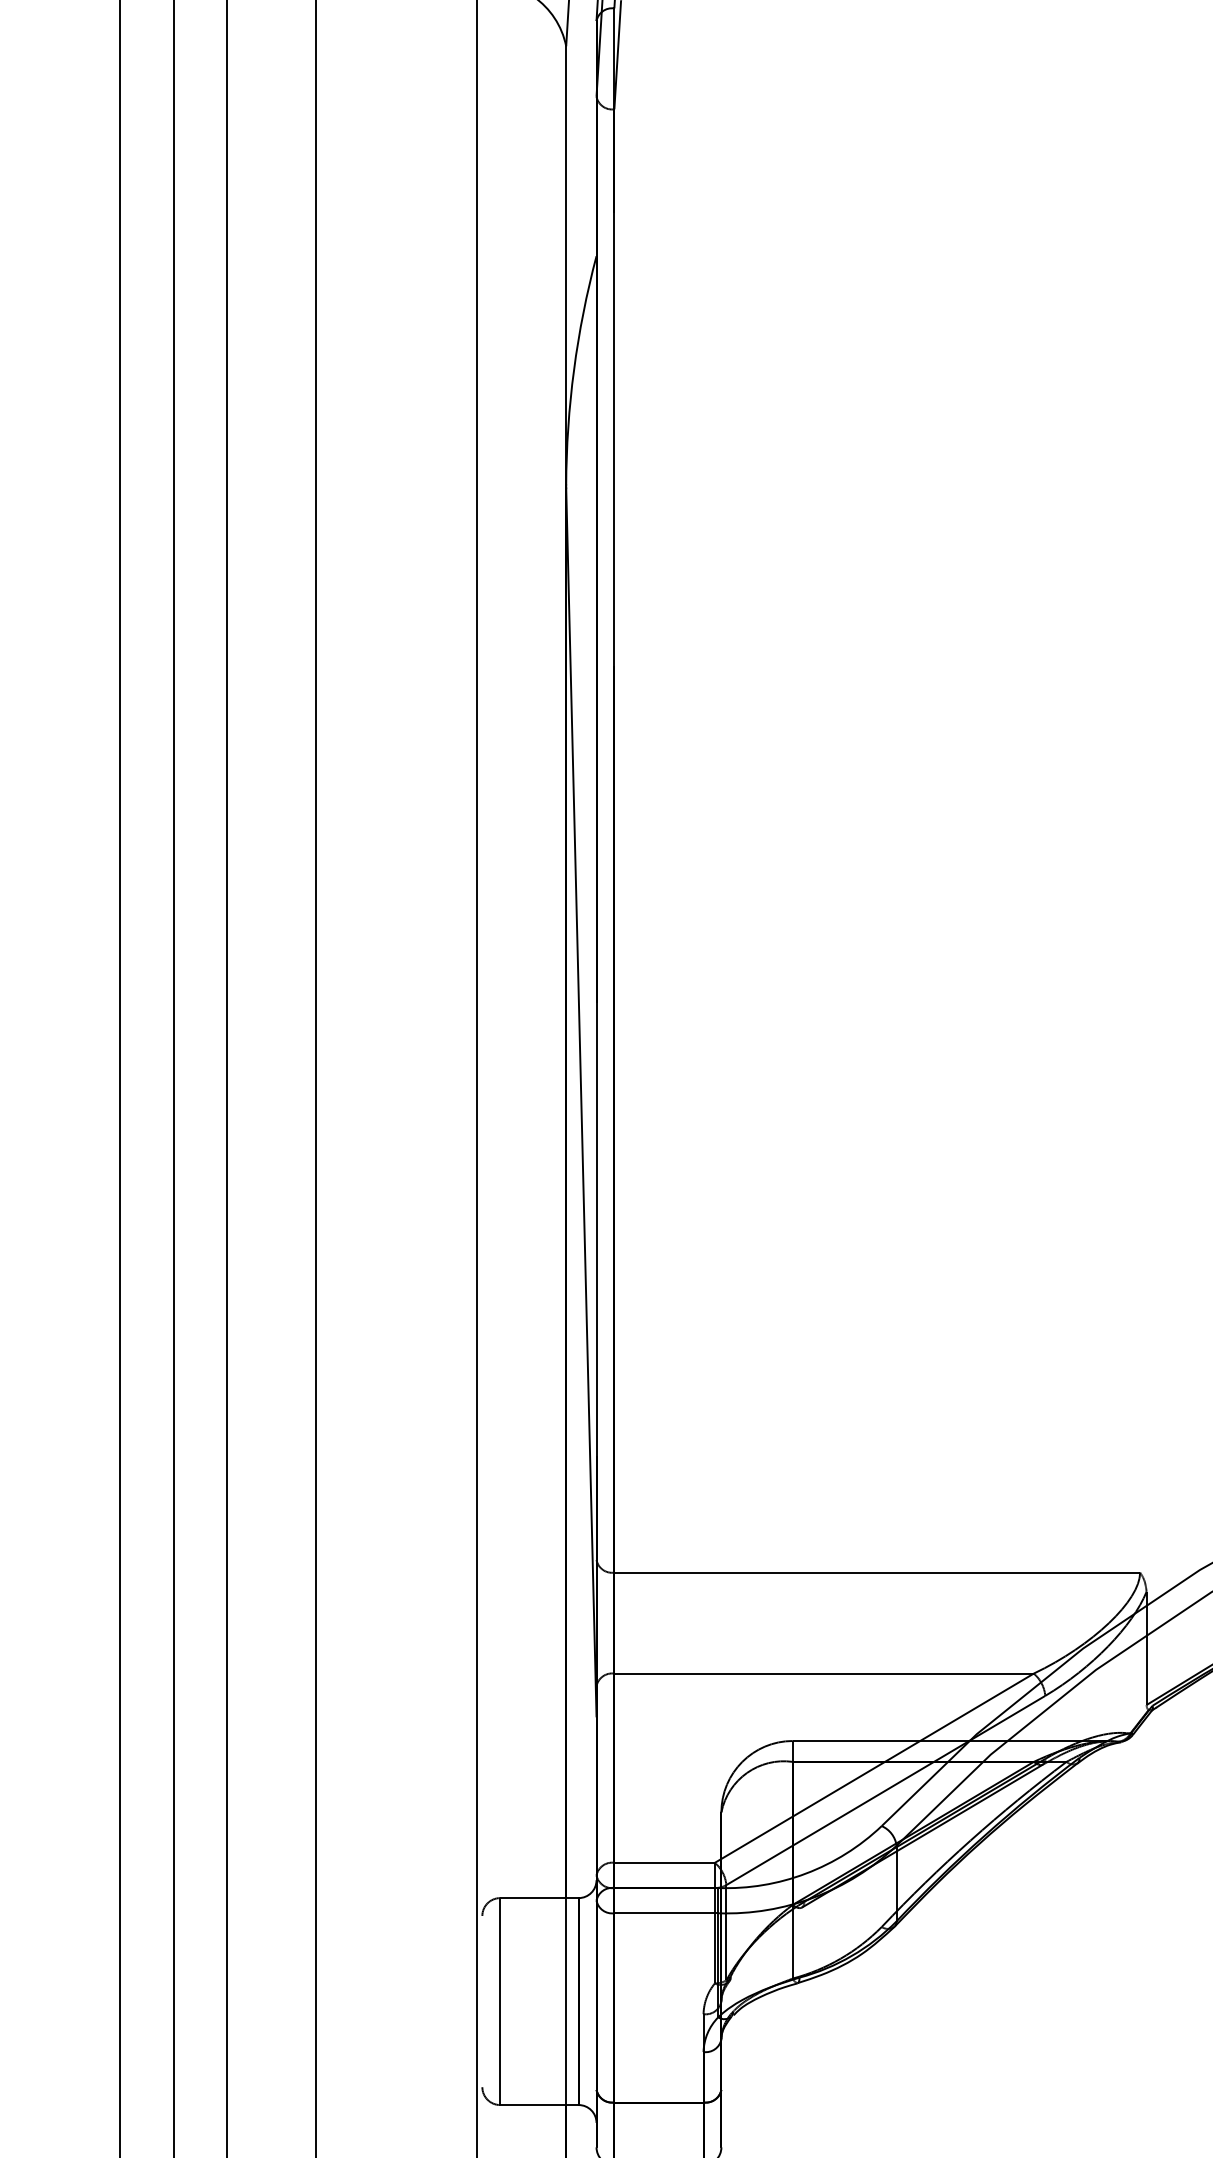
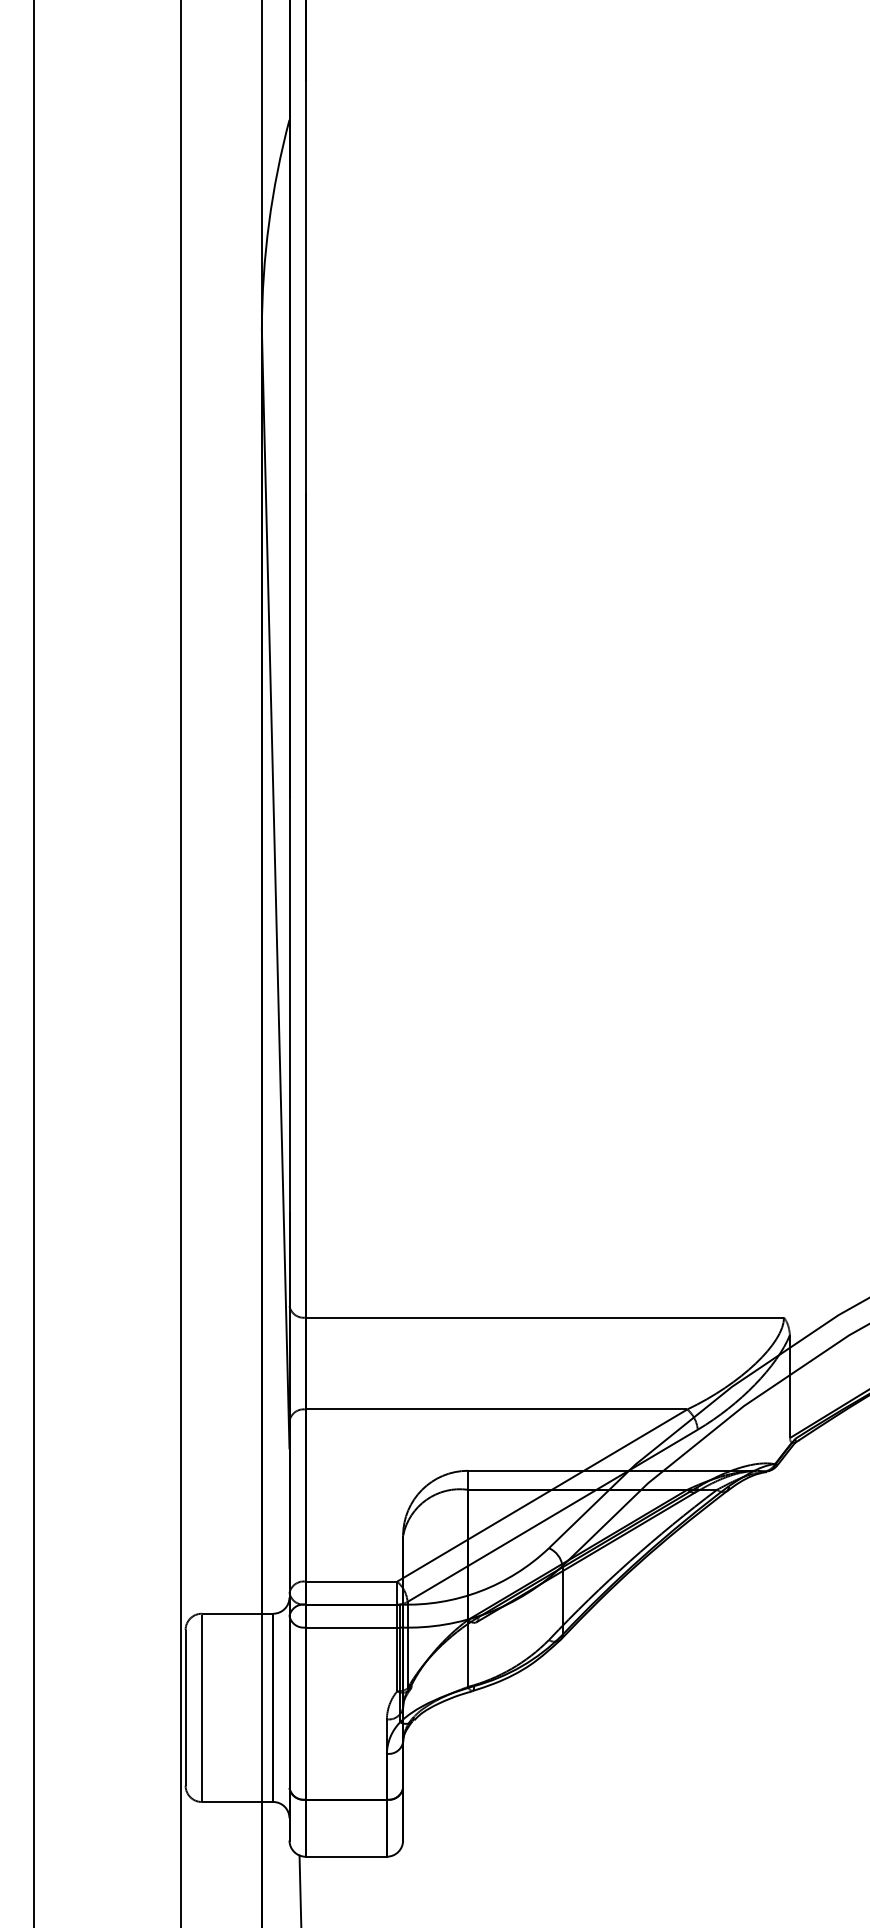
line: (482, 2001) -> (185, 1707), added

